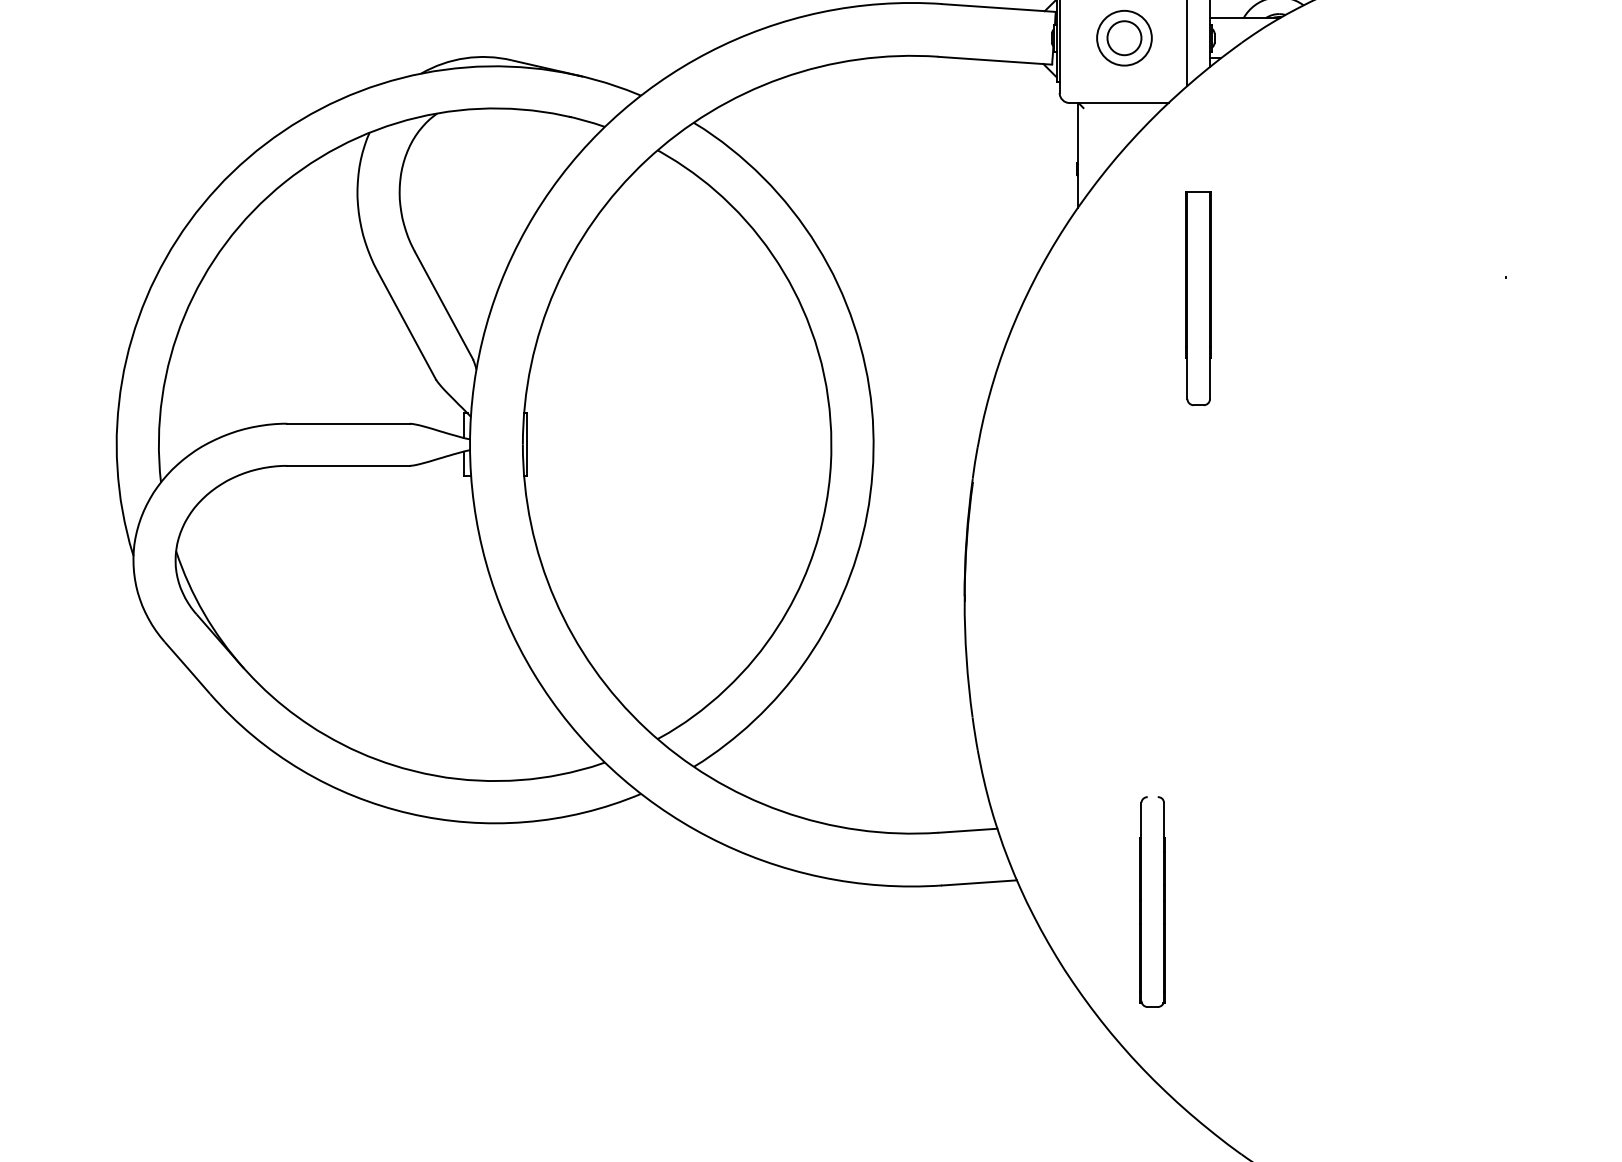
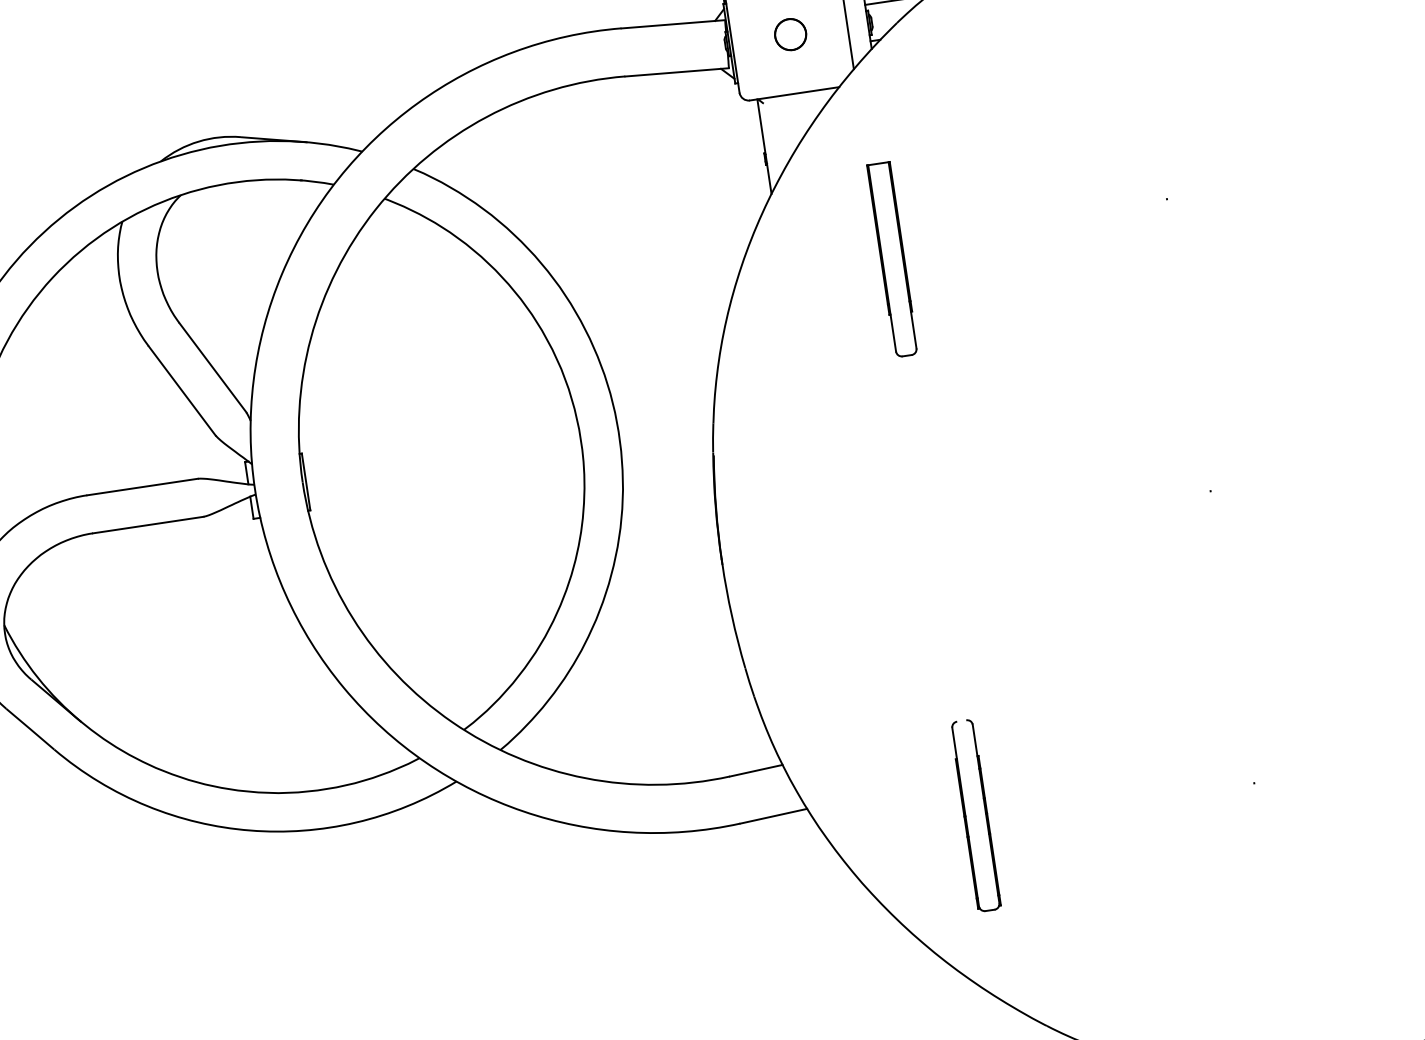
circle: (1124, 38) -> (790, 34), size x0.62
part: (1141, 901) -> (965, 816), moved

